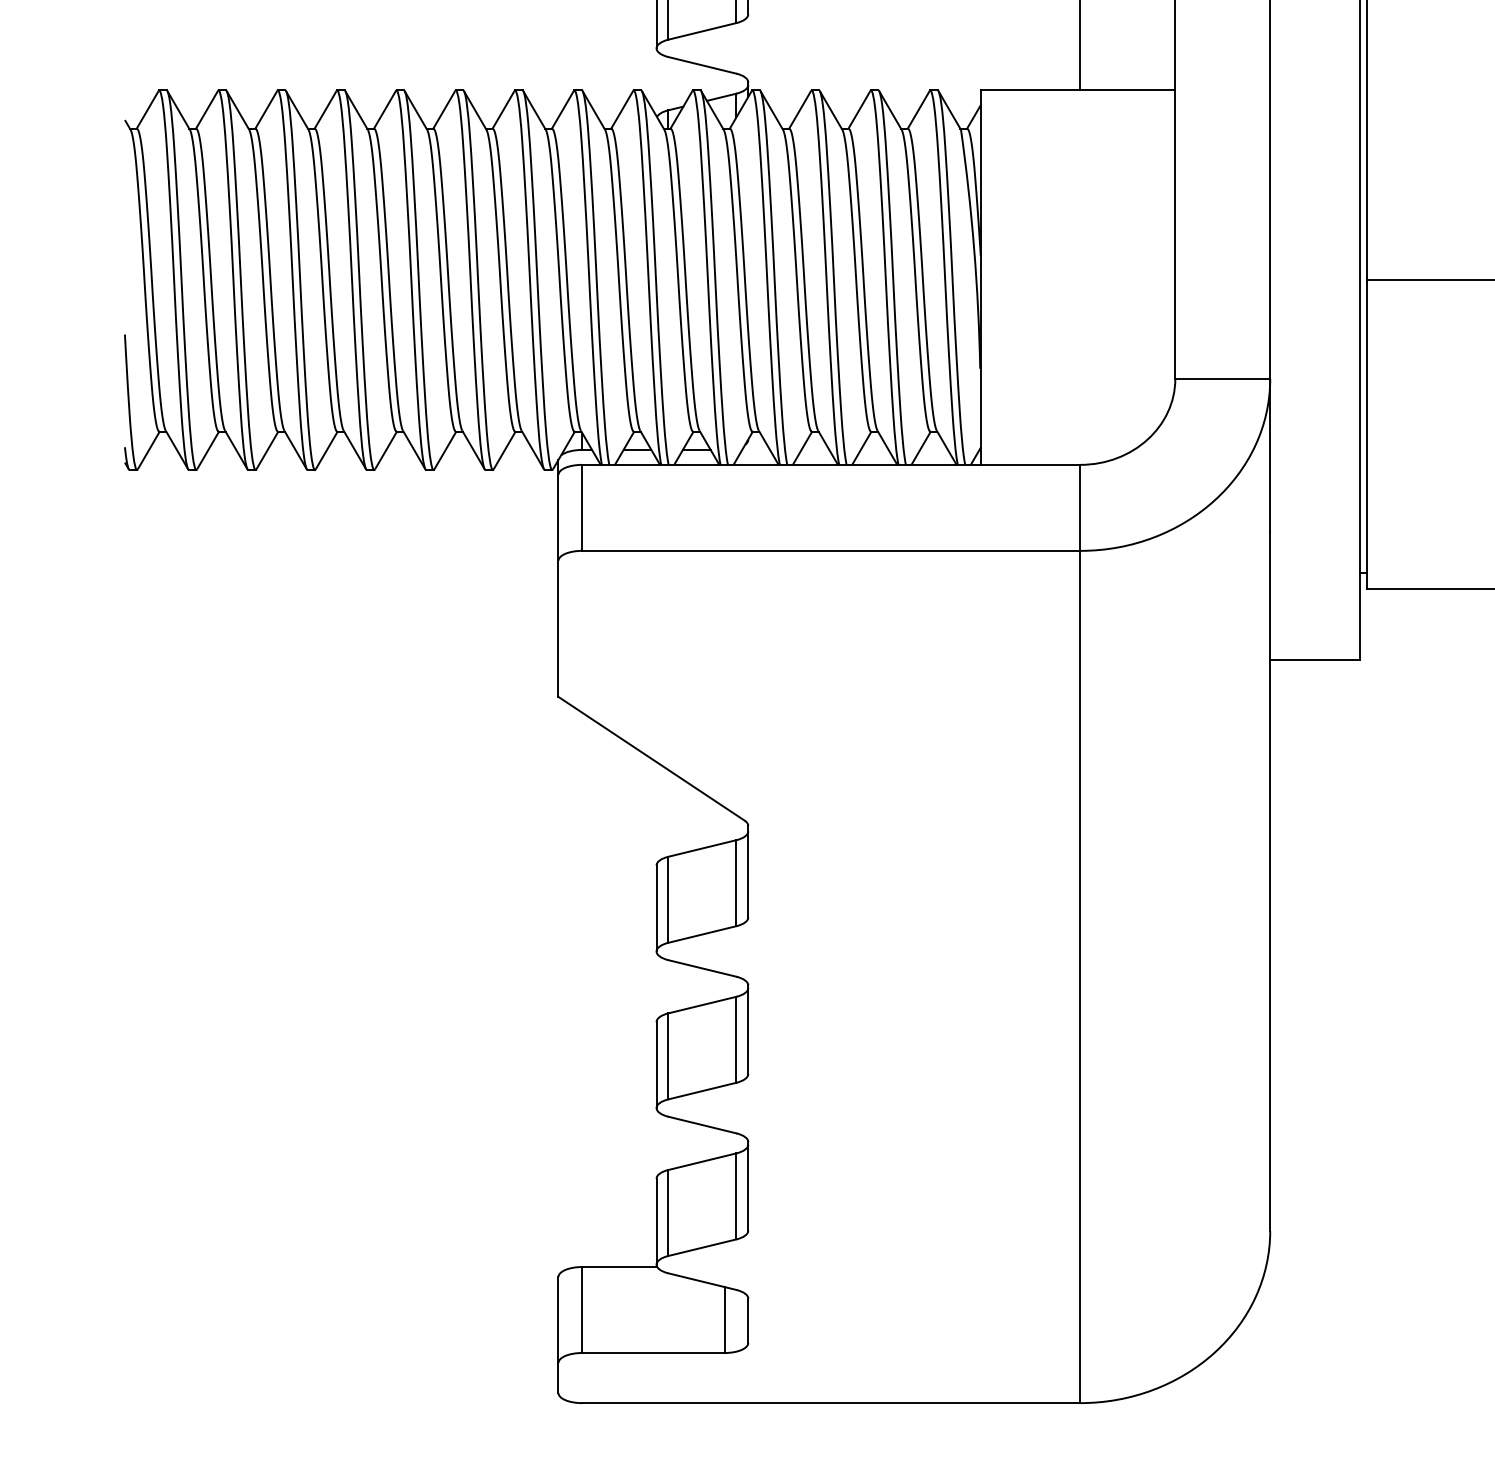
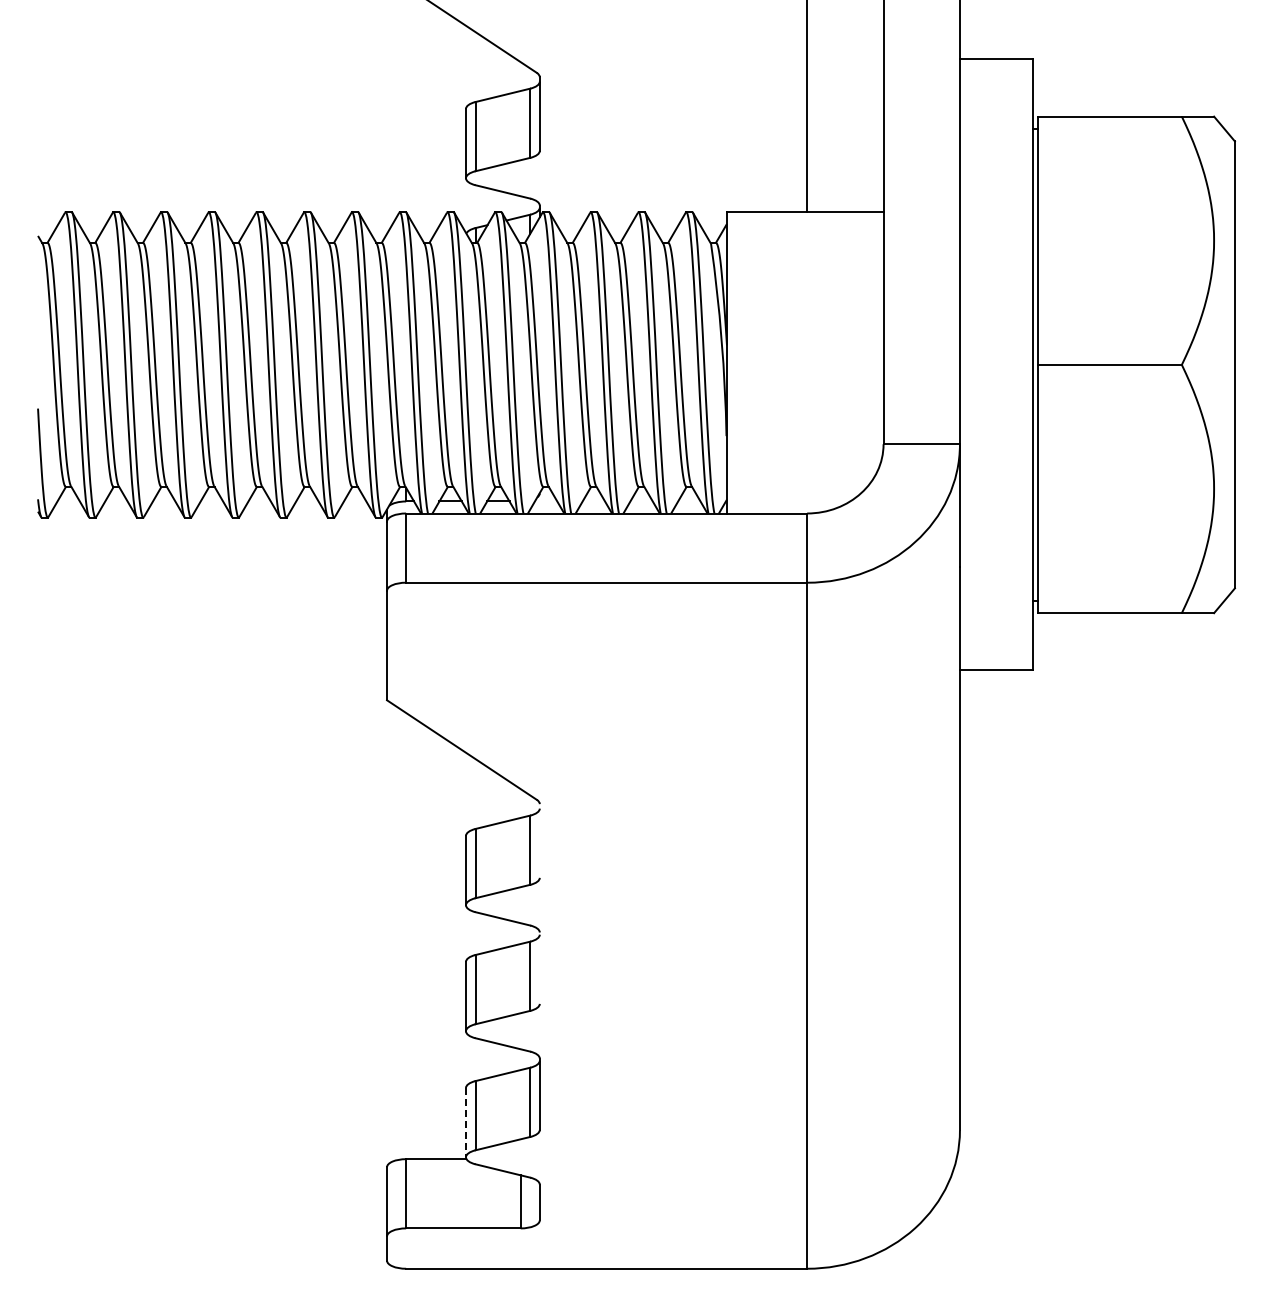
line: (747, 871) -> (539, 840), removed
line: (747, 1028) -> (539, 967), removed
line: (655, 1221) -> (465, 1122), solid -> dashed

